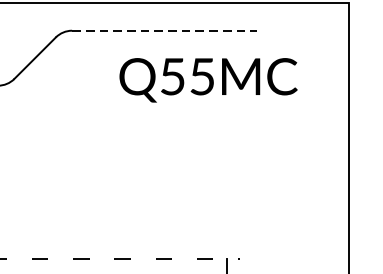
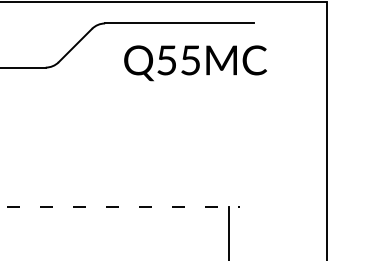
line: (164, 30) -> (179, 23), dashed -> solid
text: (208, 80) -> (195, 63), moved

